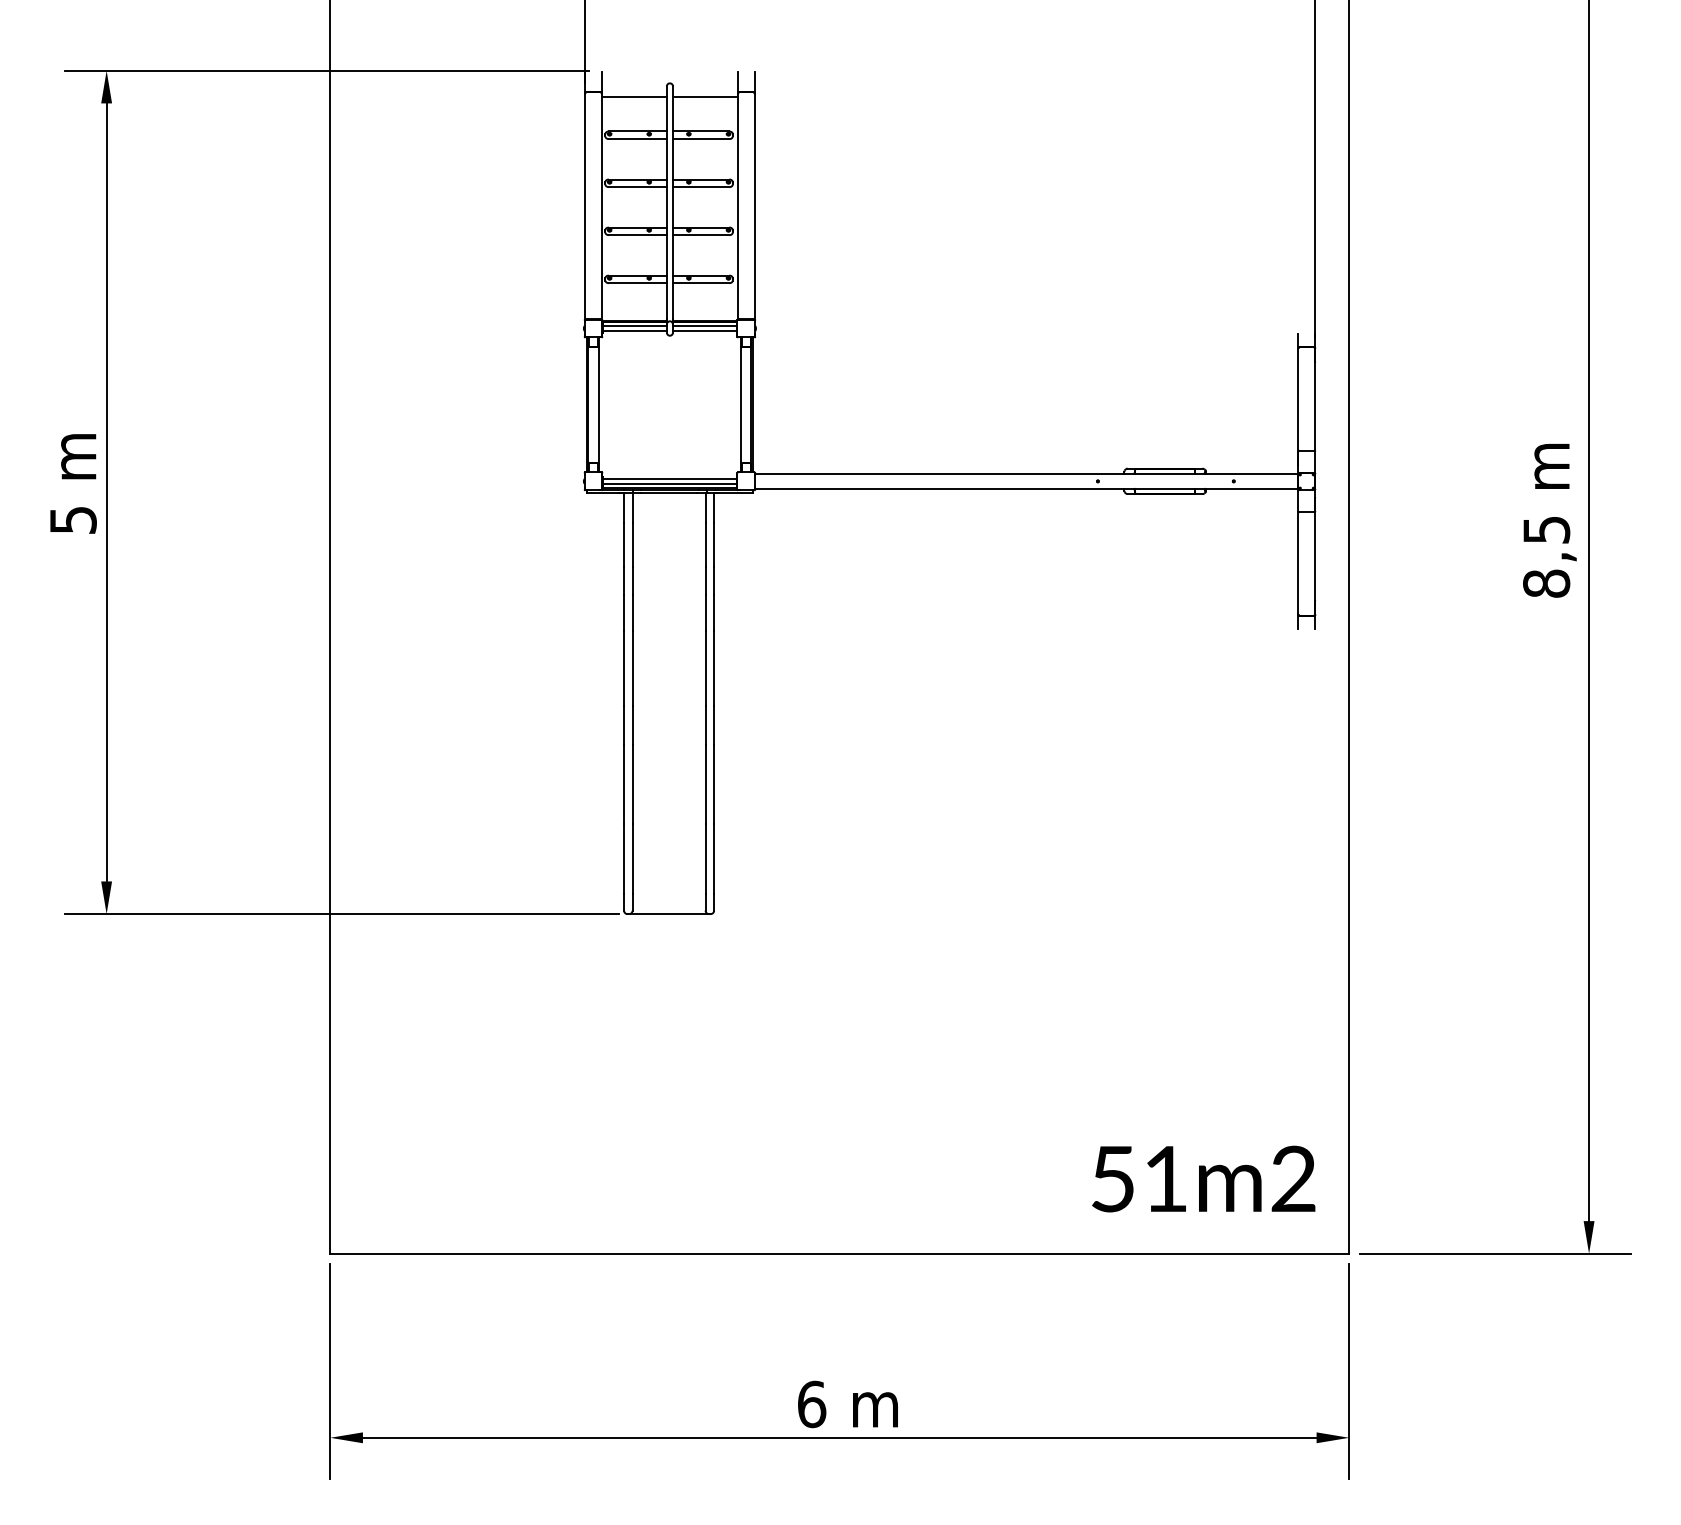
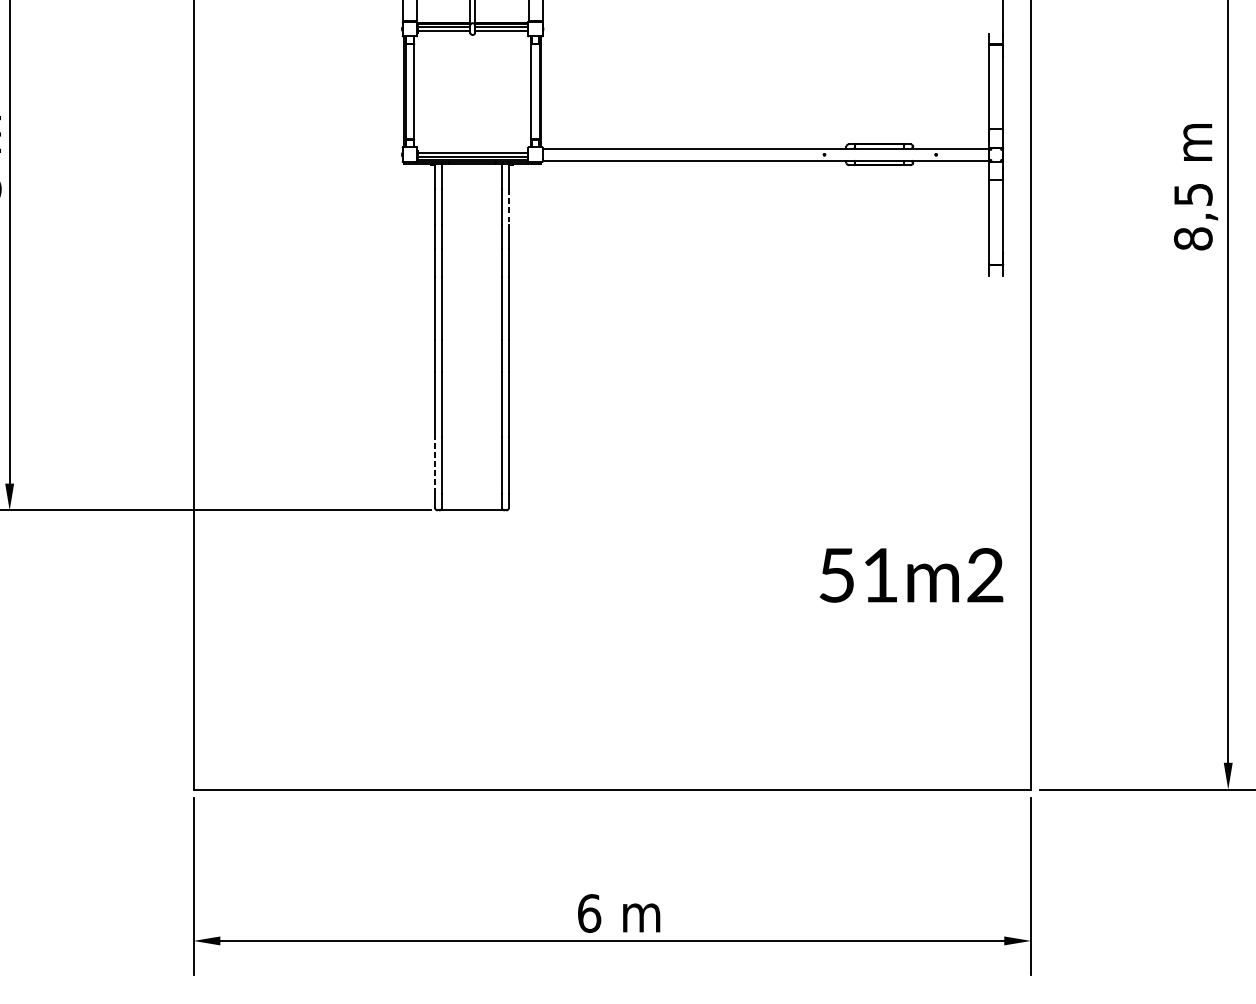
line: (714, 545) -> (509, 207), solid -> dashed
line: (624, 858) -> (435, 464), solid -> dashed
text: (1203, 1178) -> (911, 574), moved

